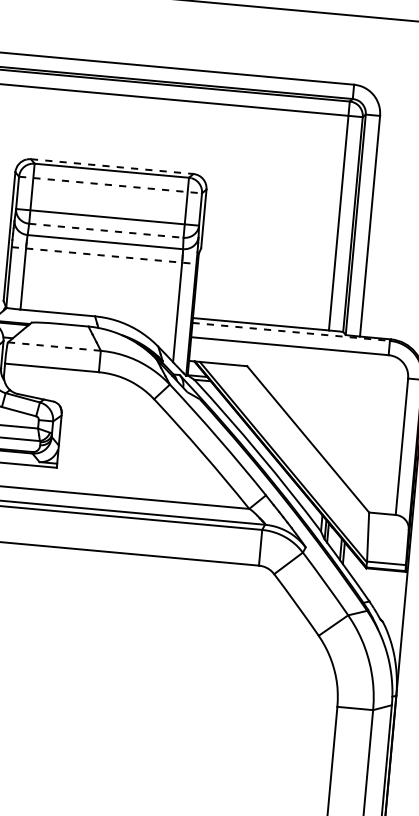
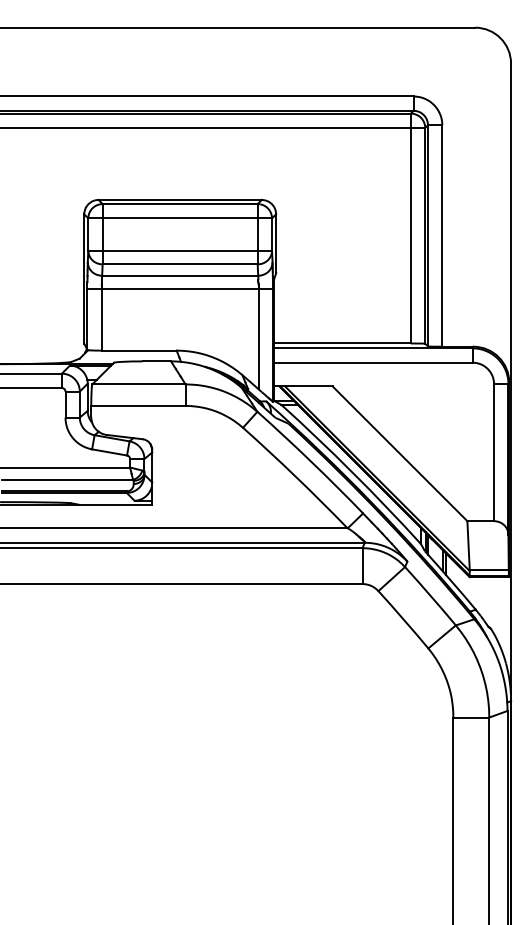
line: (112, 166) -> (180, 199), dashed -> solid
line: (110, 185) -> (180, 218), dashed -> solid
line: (106, 230) -> (180, 264), dashed -> solid
line: (104, 255) -> (180, 289), dashed -> solid
line: (291, 332) -> (373, 348), dashed -> solid
line: (53, 346) -> (138, 384), dashed -> solid

